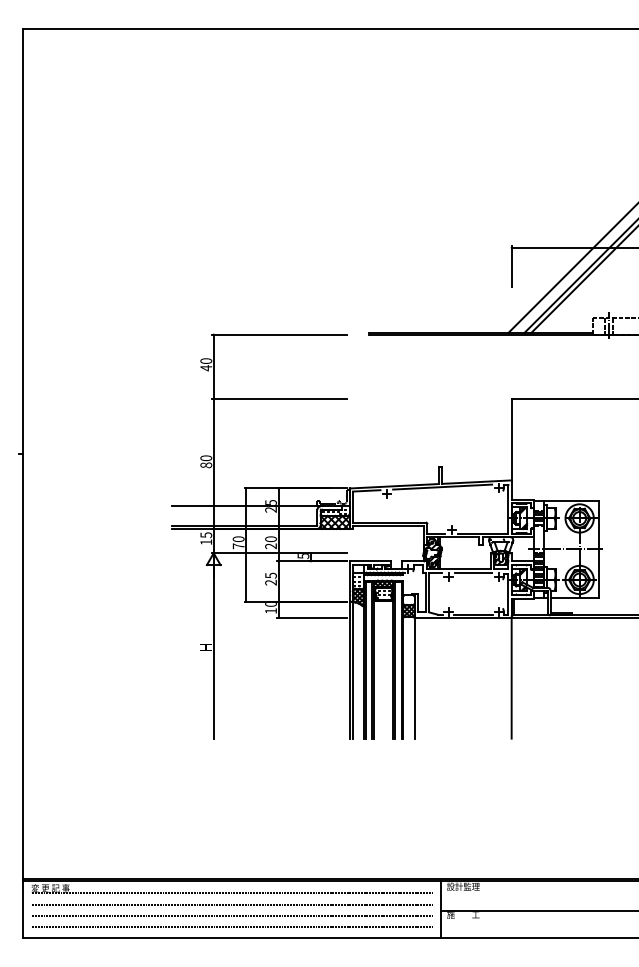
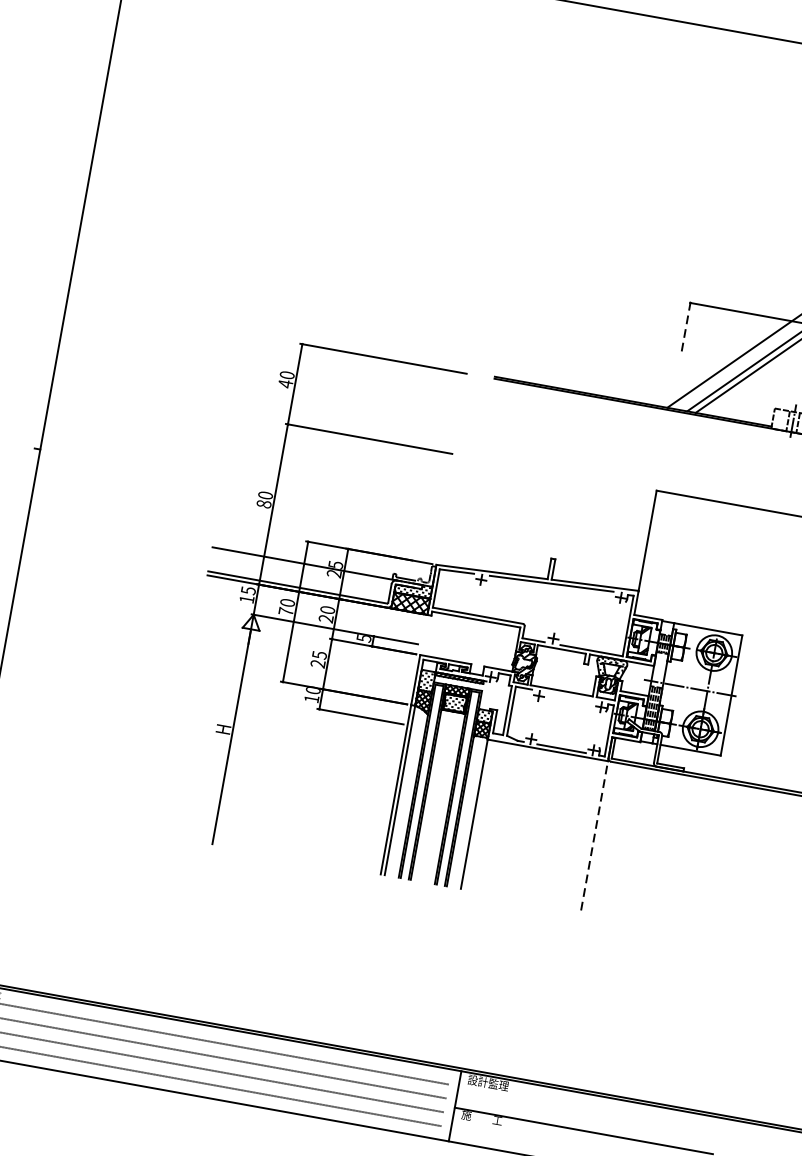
line: (511, 266) -> (686, 326), solid -> dashed
line: (473, 572) -> (570, 696), removed
line: (511, 678) -> (594, 836), solid -> dashed

